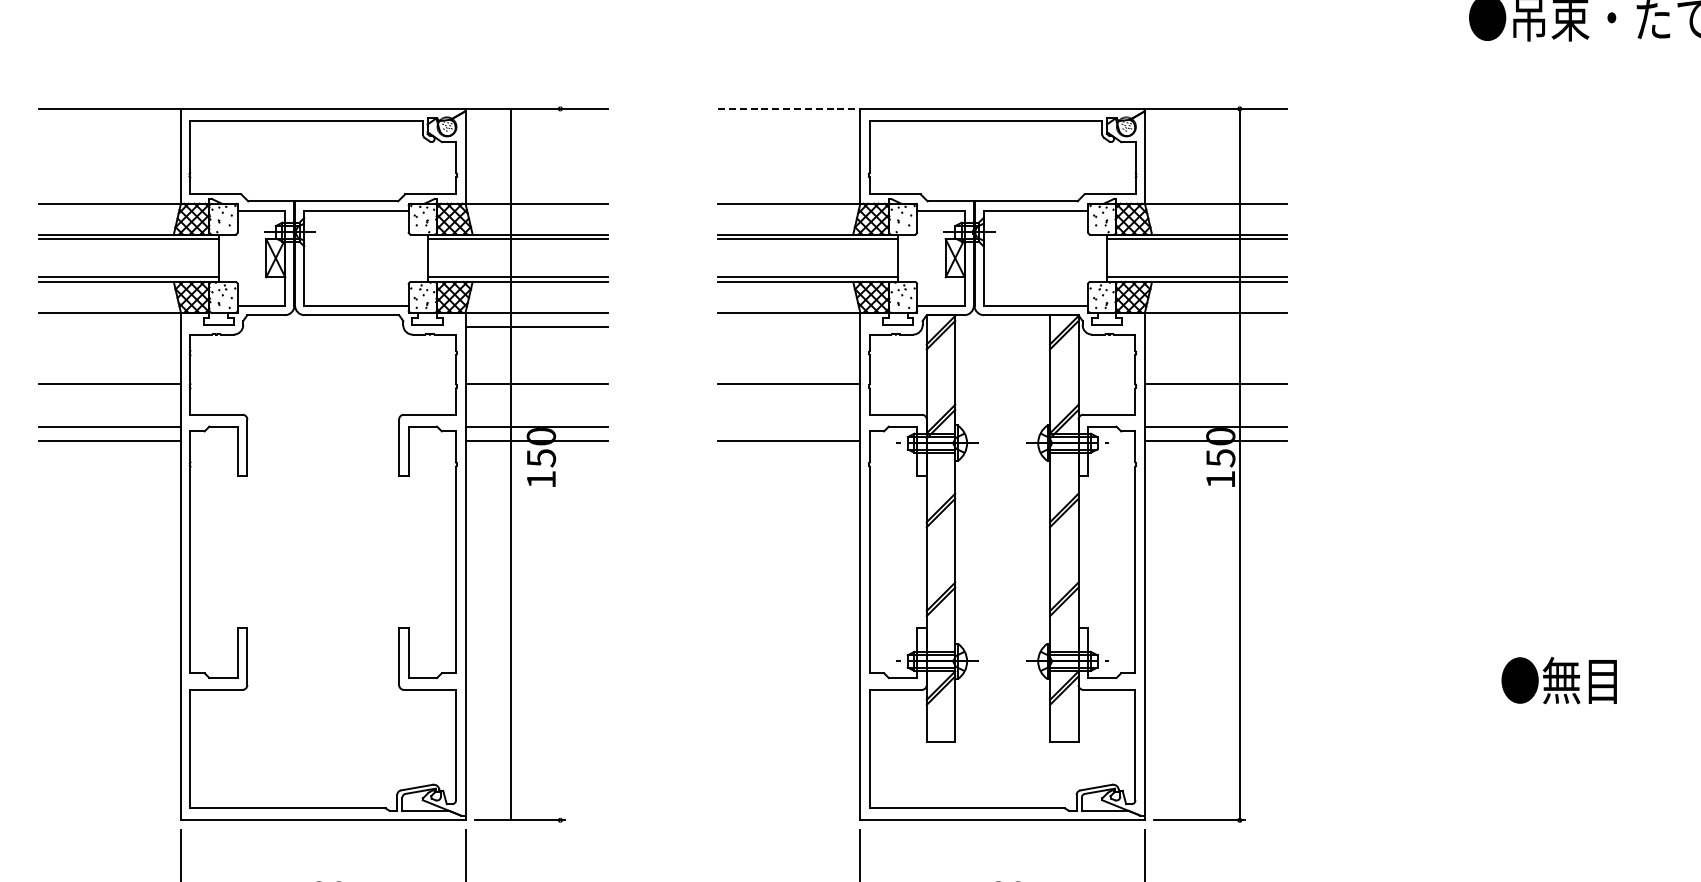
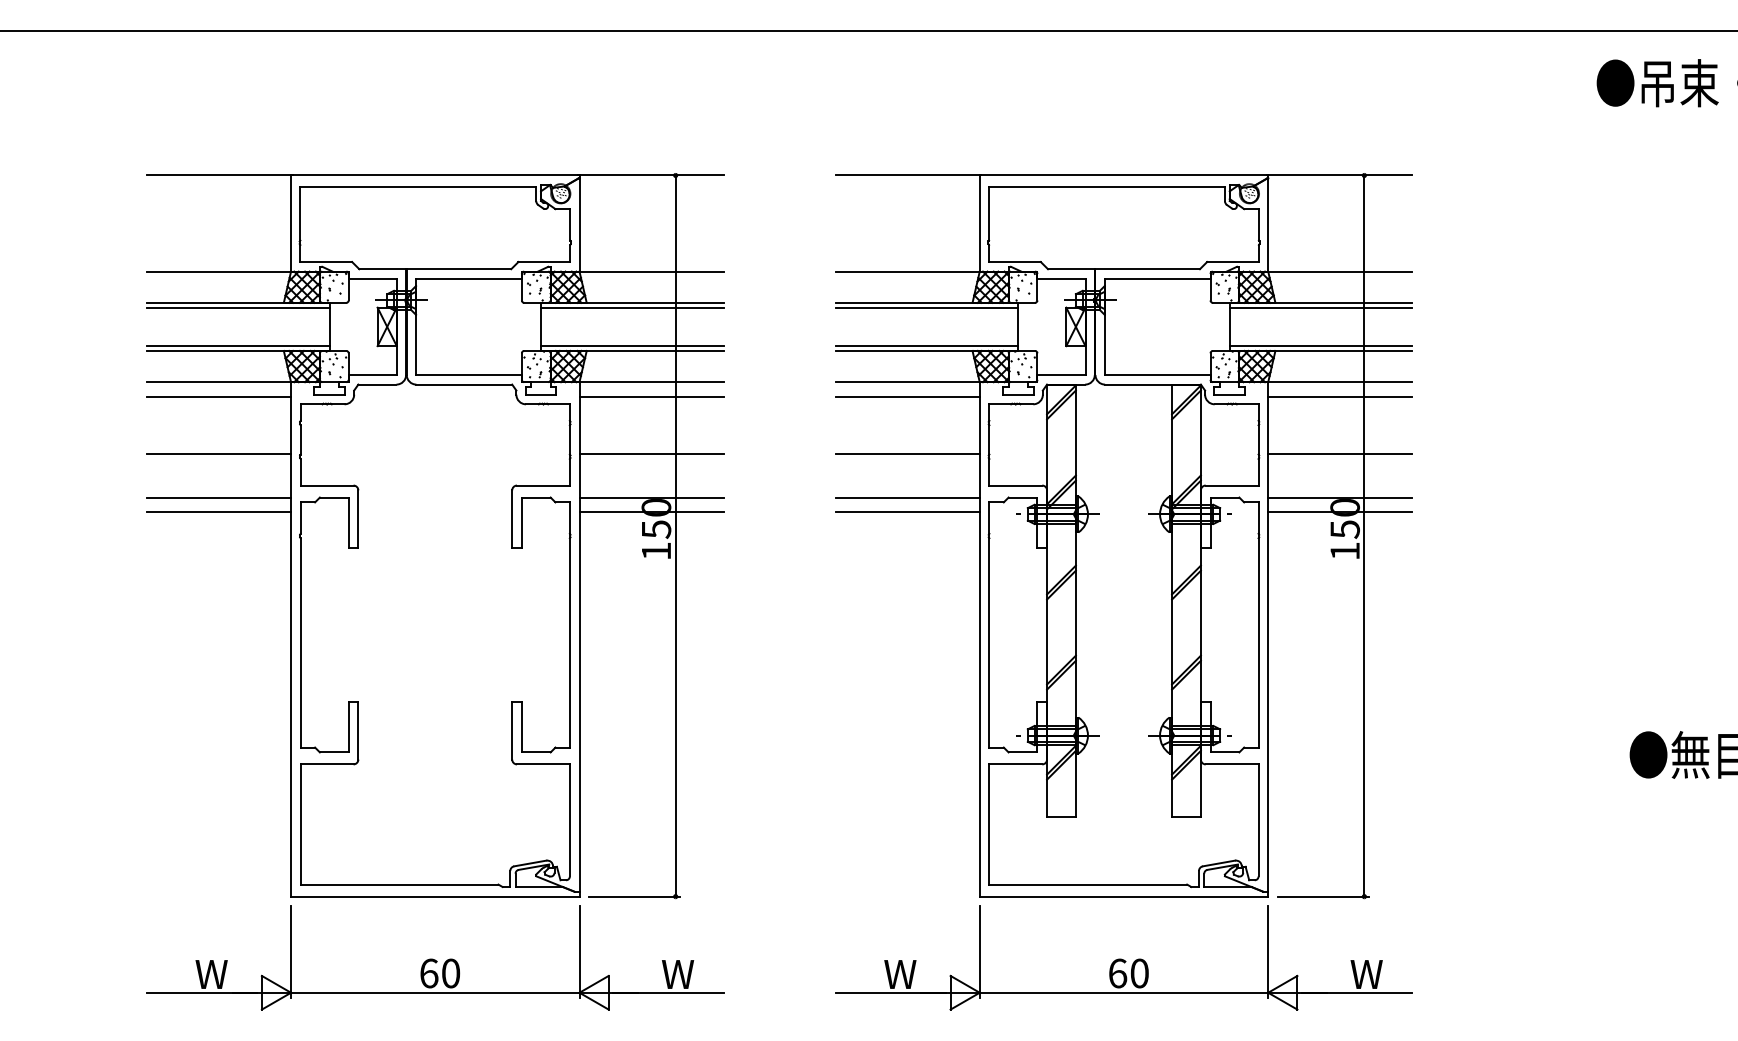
line: (790, 108) -> (908, 175), dashed -> solid
line: (109, 326) -> (218, 396), added
line: (789, 326) -> (907, 396), added
line: (1216, 326) -> (1340, 396), added
line: (789, 426) -> (907, 497), added
line: (510, 464) -> (675, 535), moved

